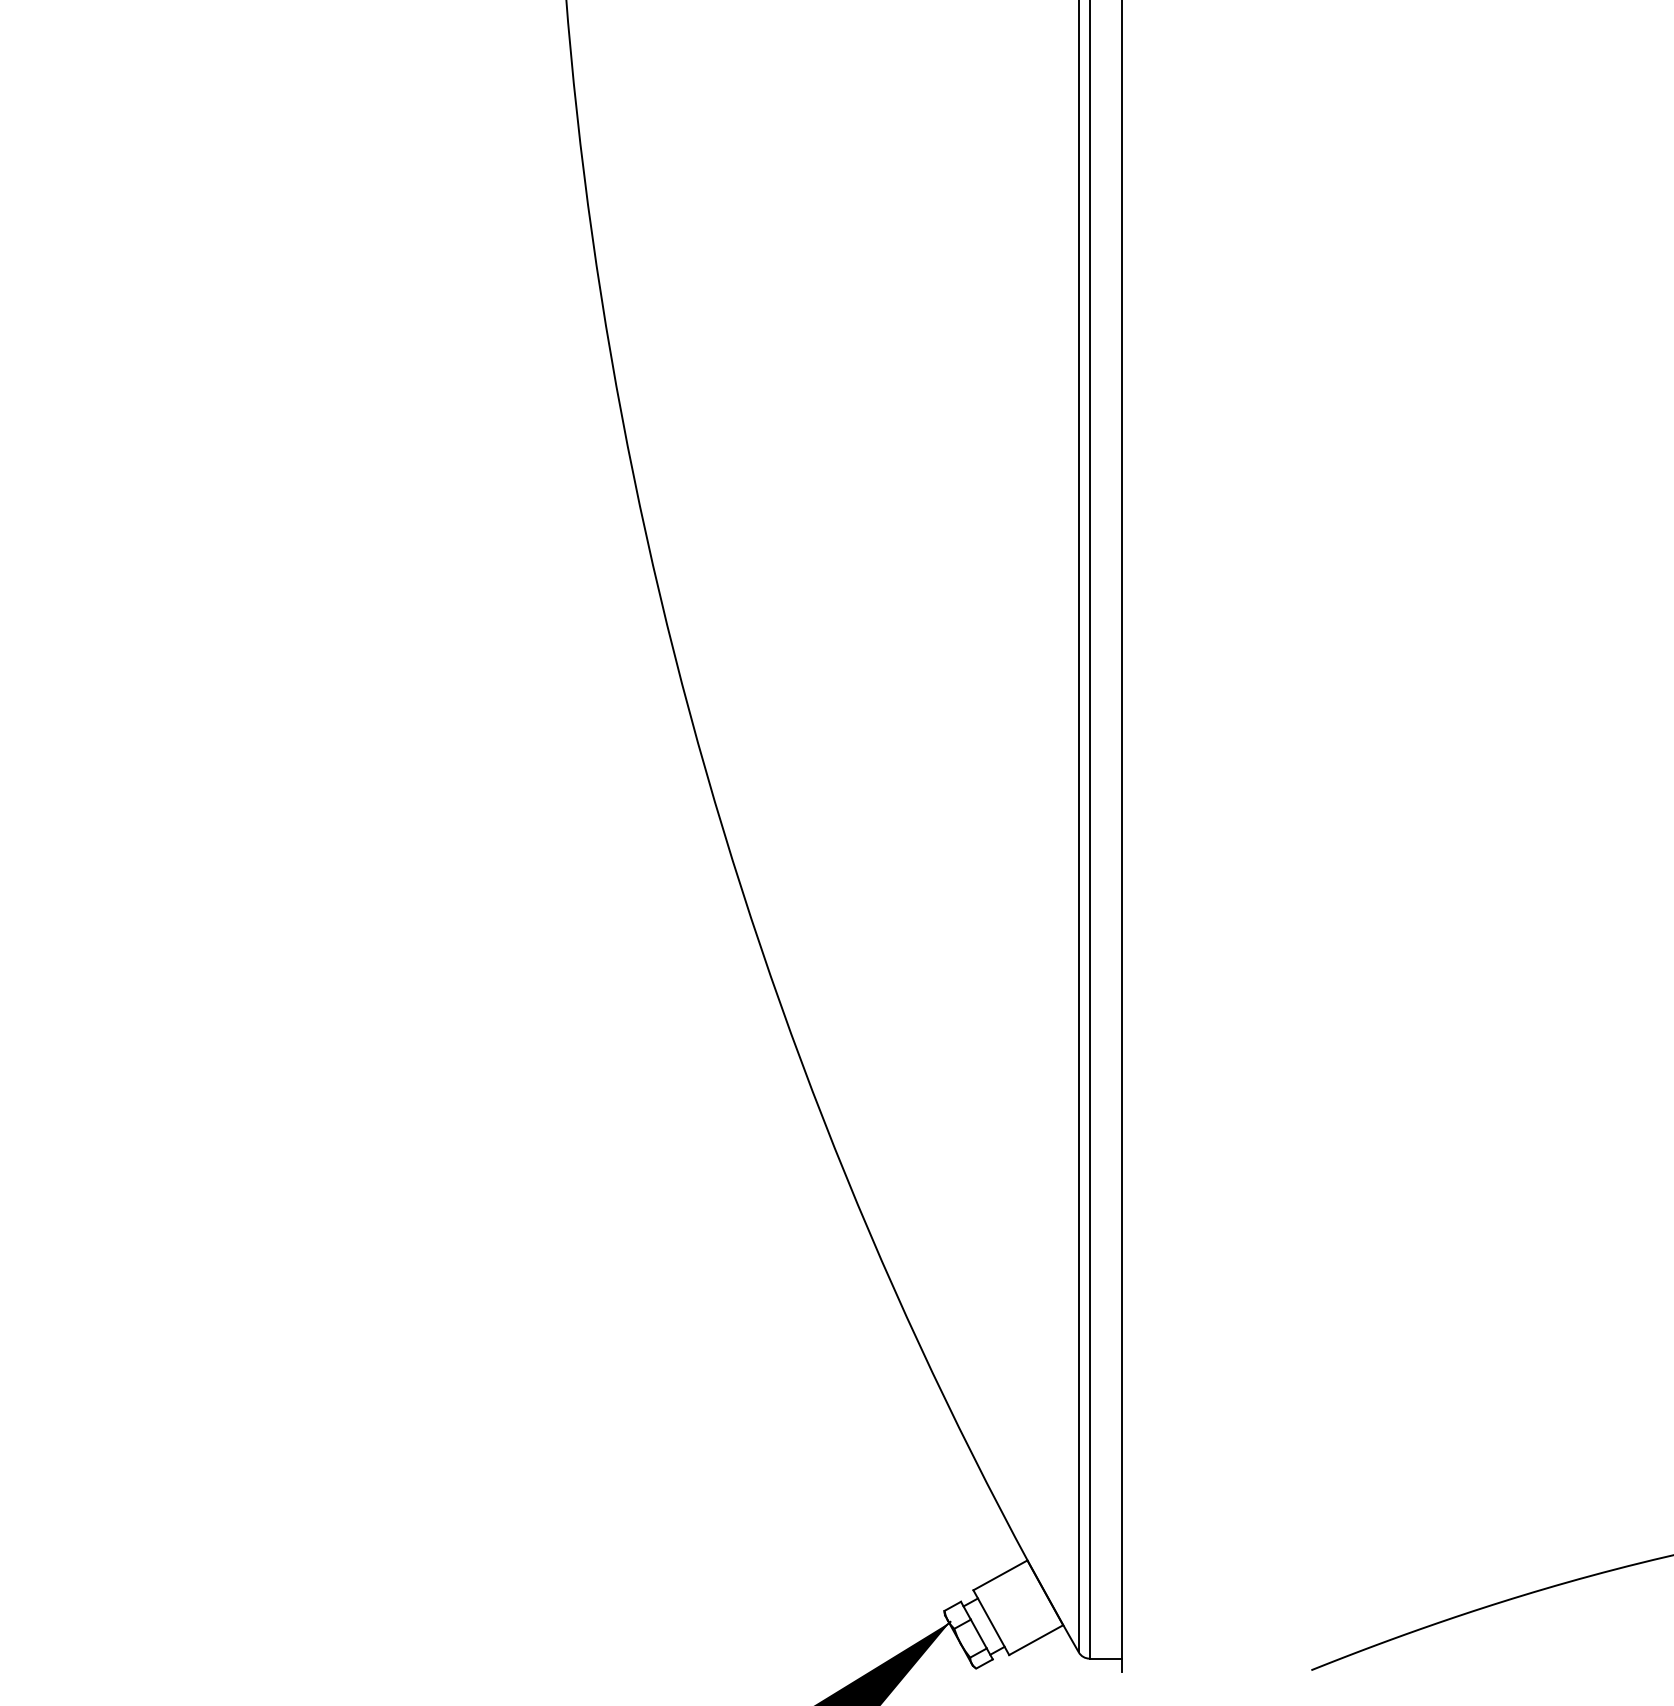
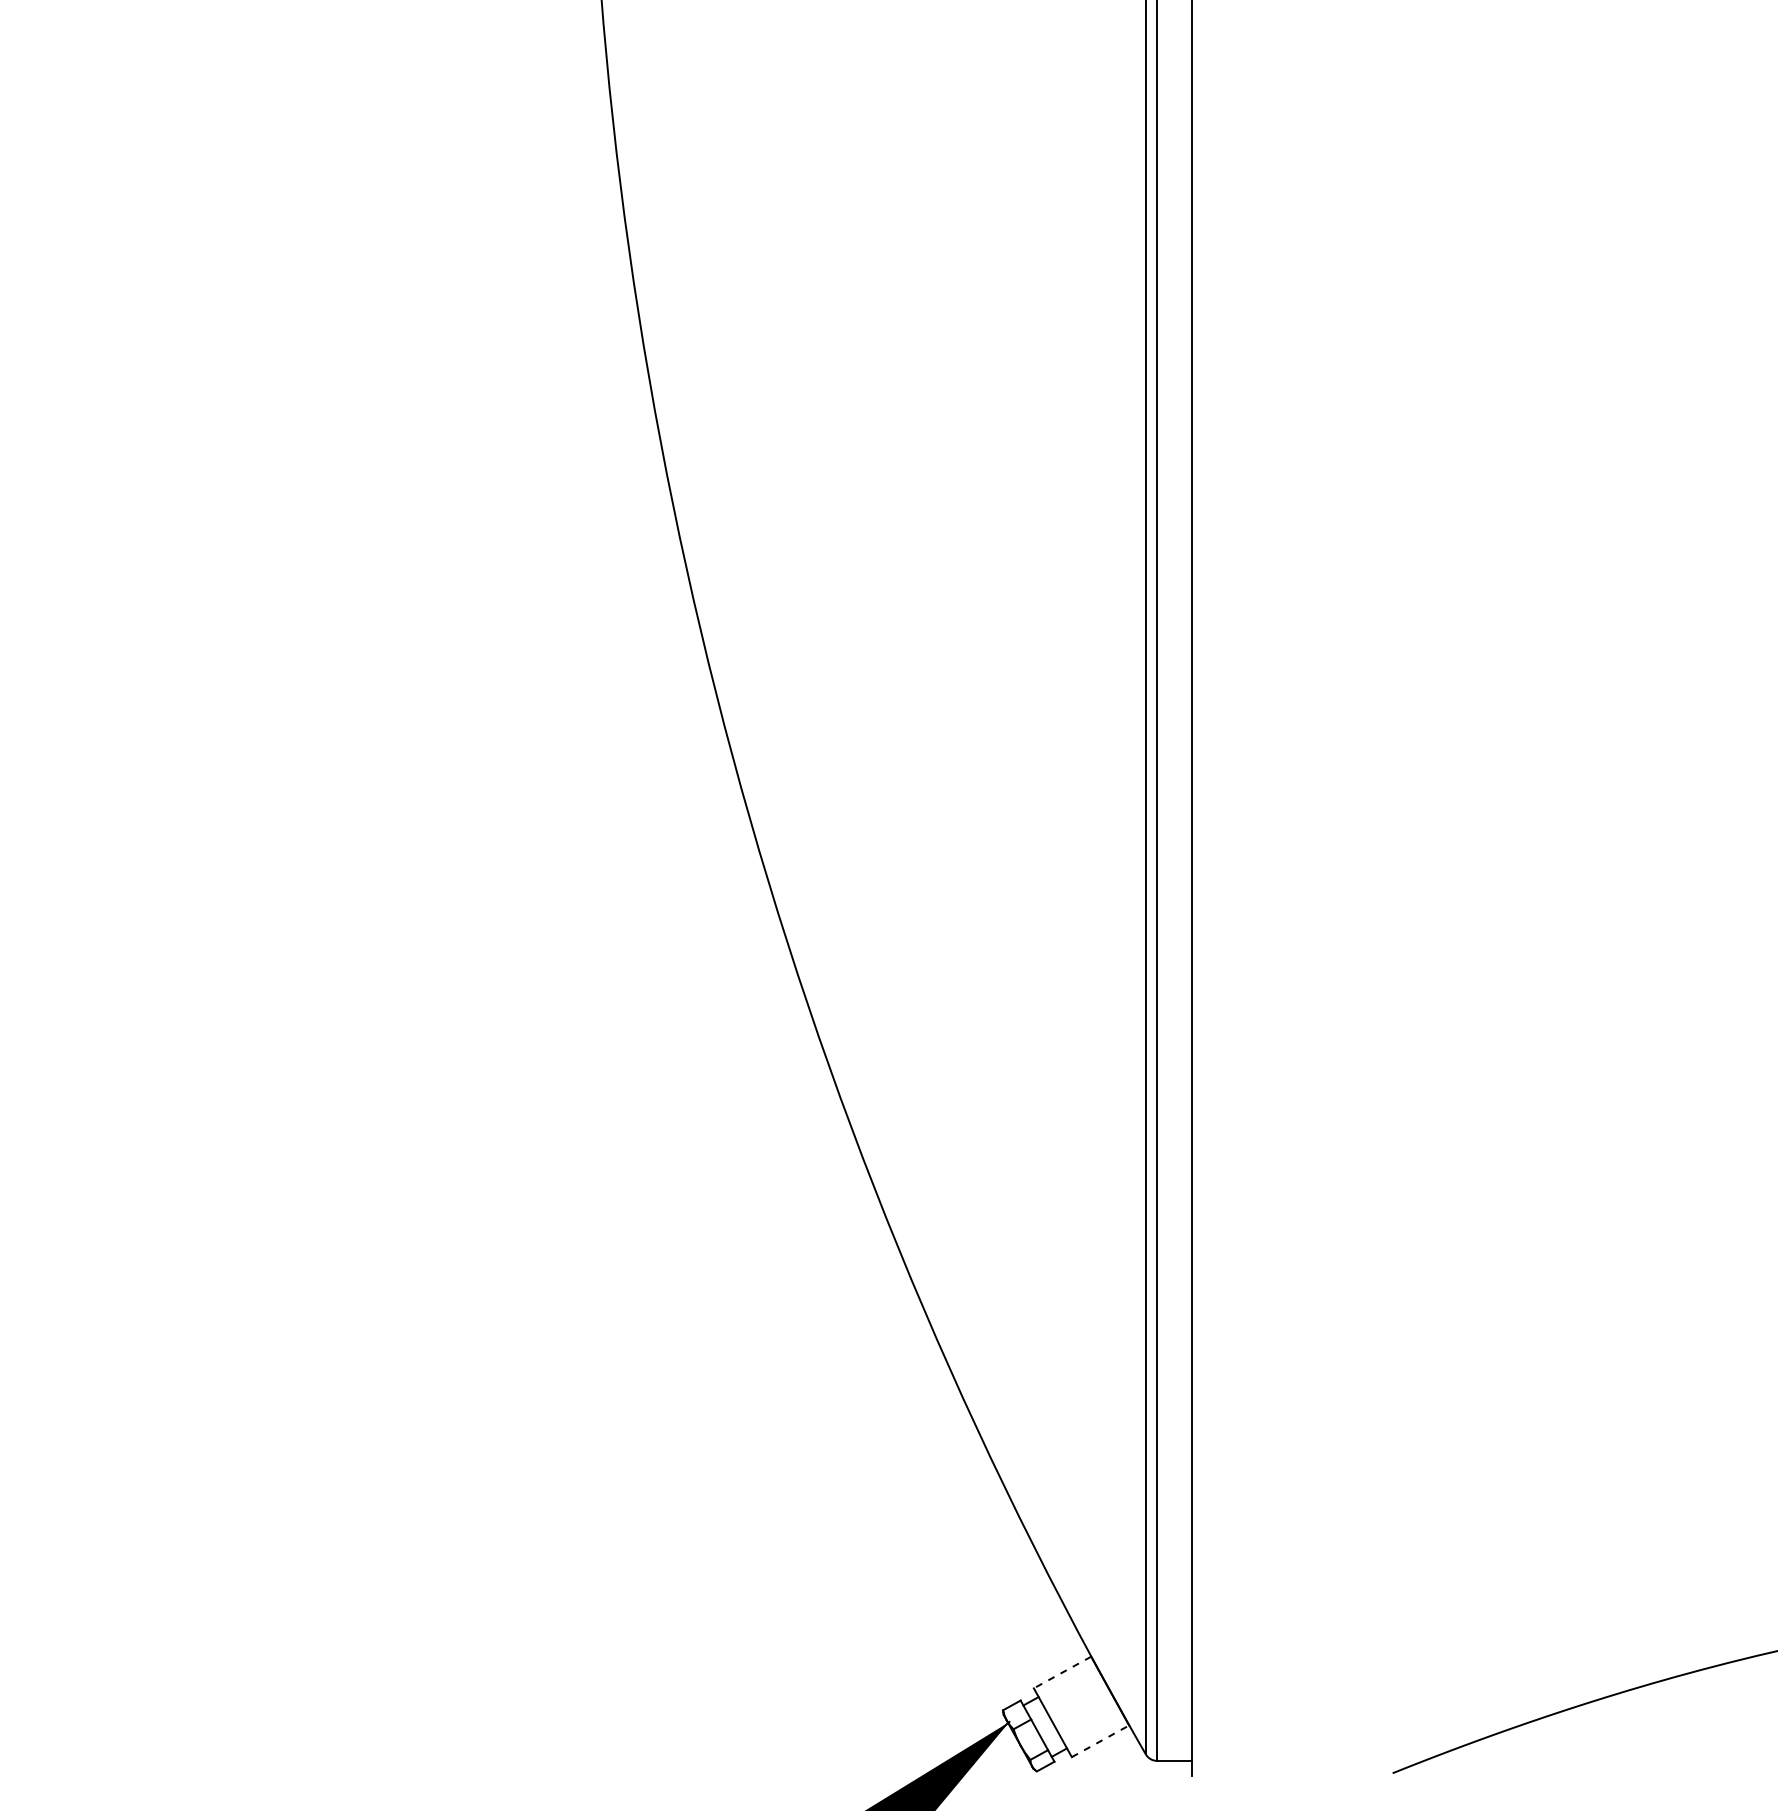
line: (1000, 1575) -> (1062, 1672), solid -> dashed
line: (1036, 1640) -> (1100, 1741), solid -> dashed

